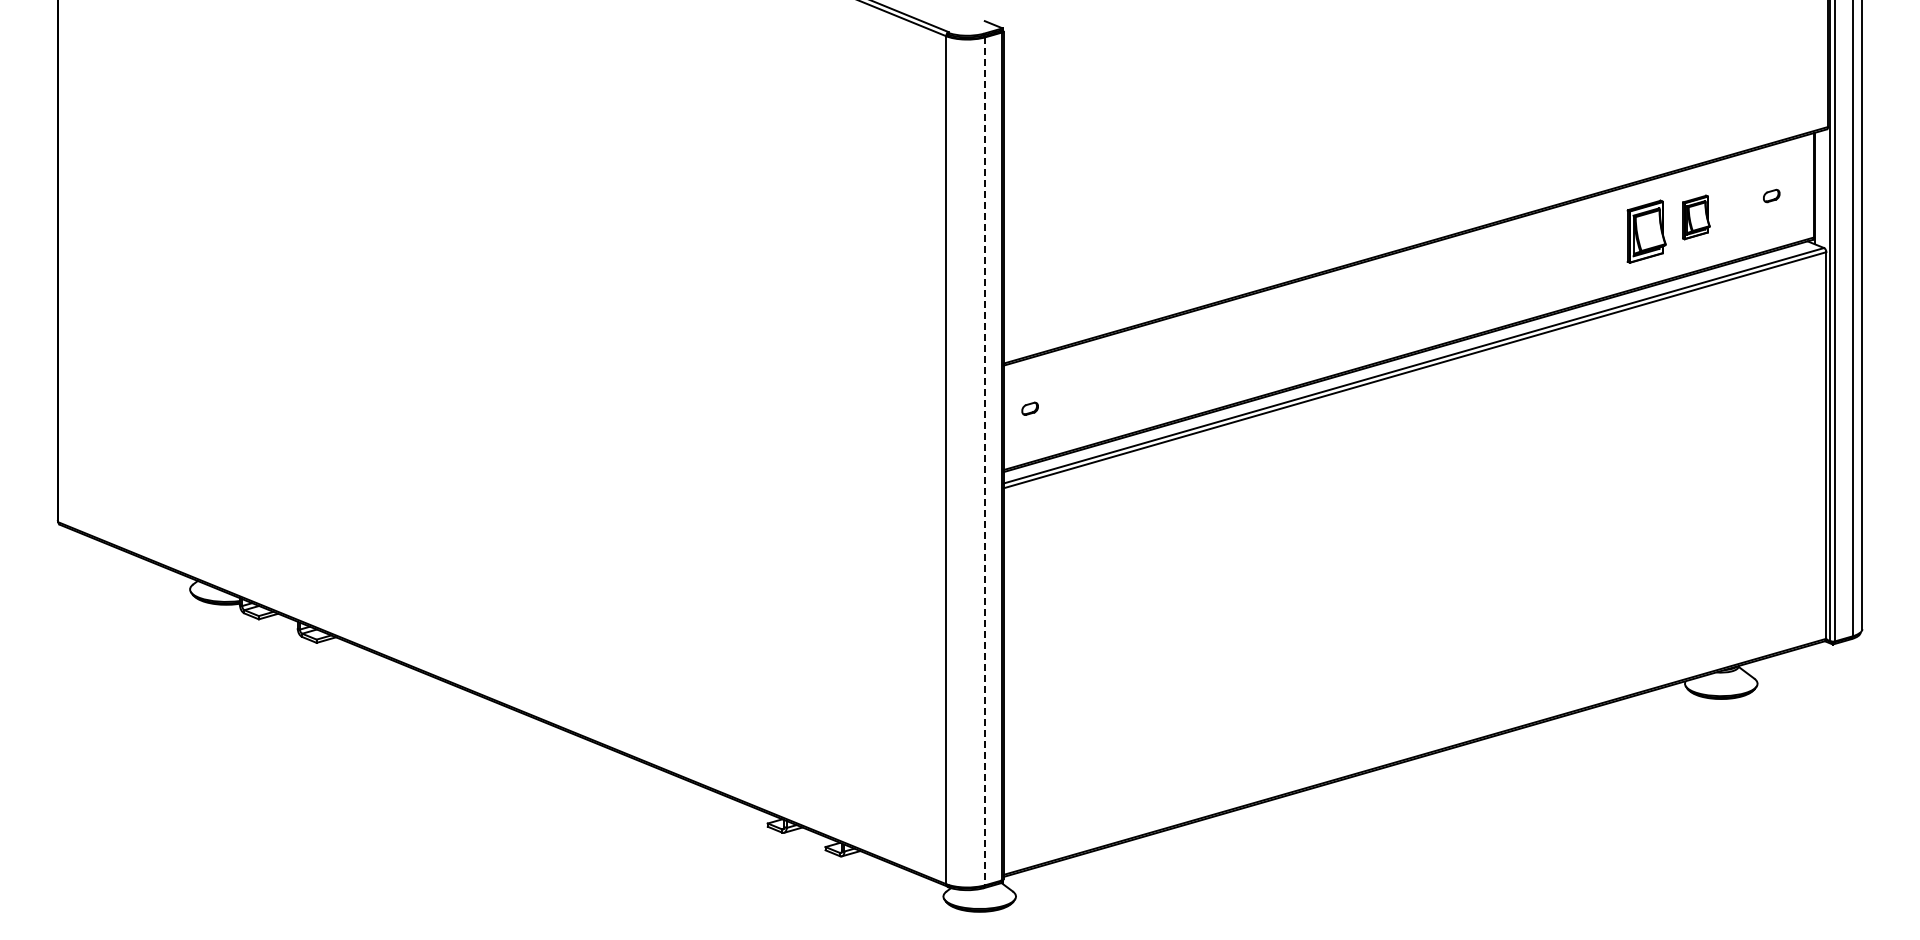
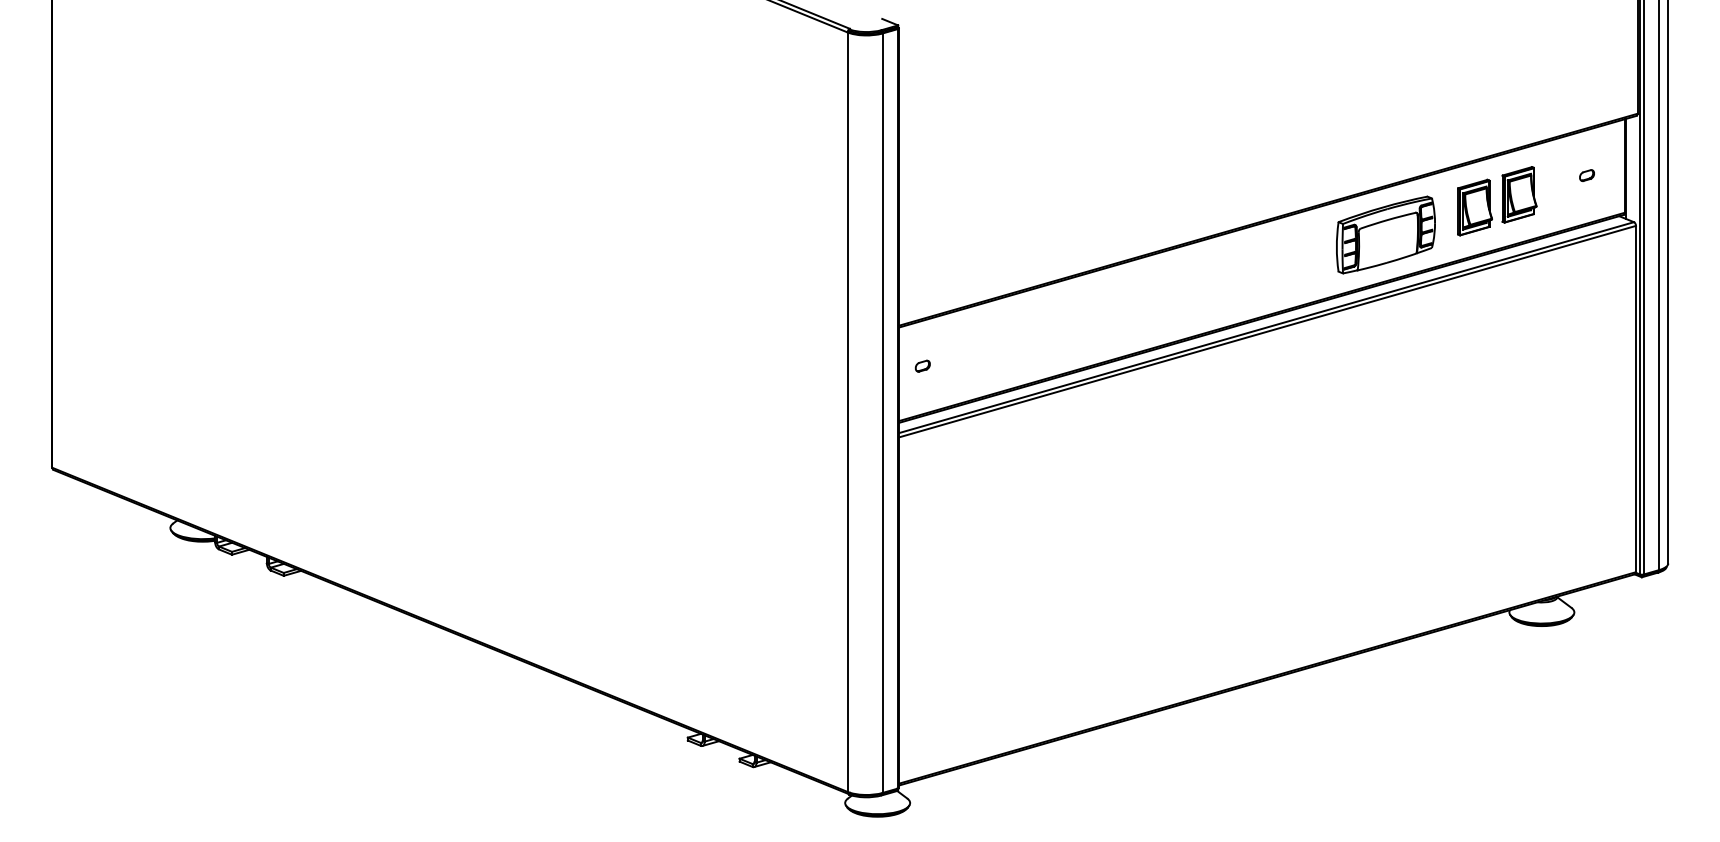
part: (1696, 217) -> (1519, 194), size x1.43
part: (1546, 262) -> (1385, 235), added
line: (985, 461) -> (882, 413), dashed -> solid

